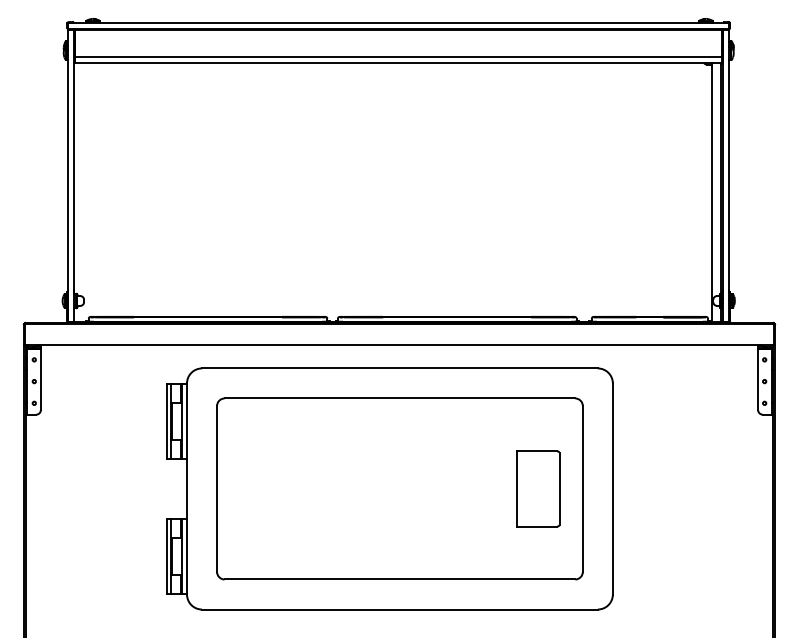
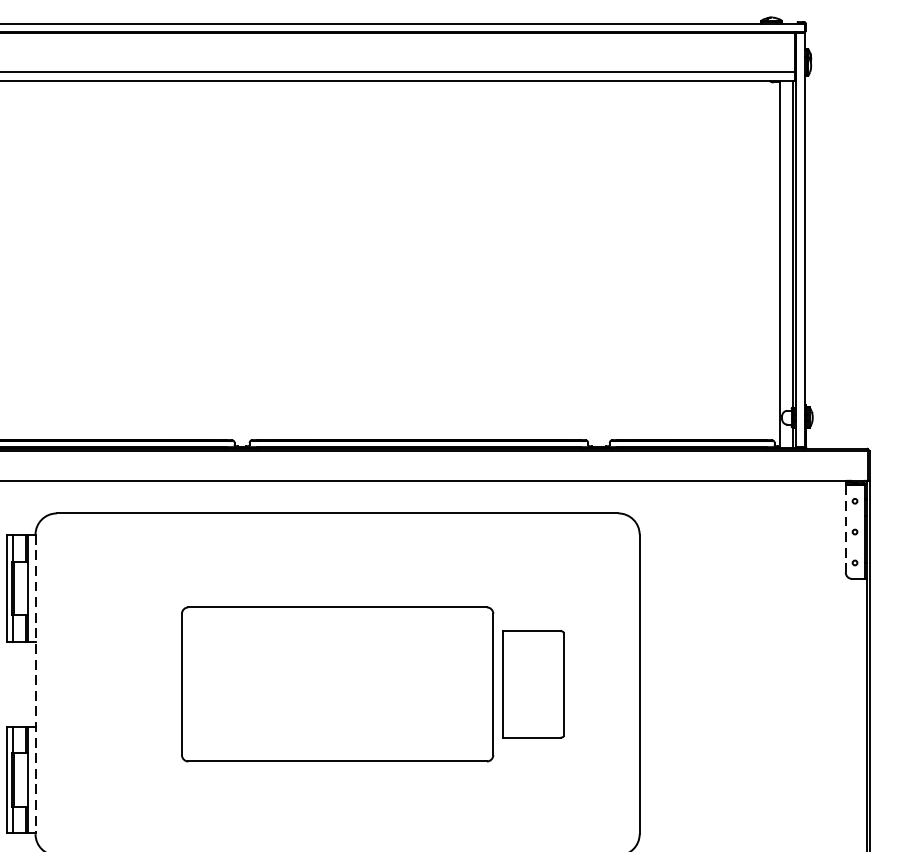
line: (758, 379) -> (846, 529), solid -> dashed
line: (187, 488) -> (36, 683), solid -> dashed
part: (399, 488) -> (336, 683), size x0.6

